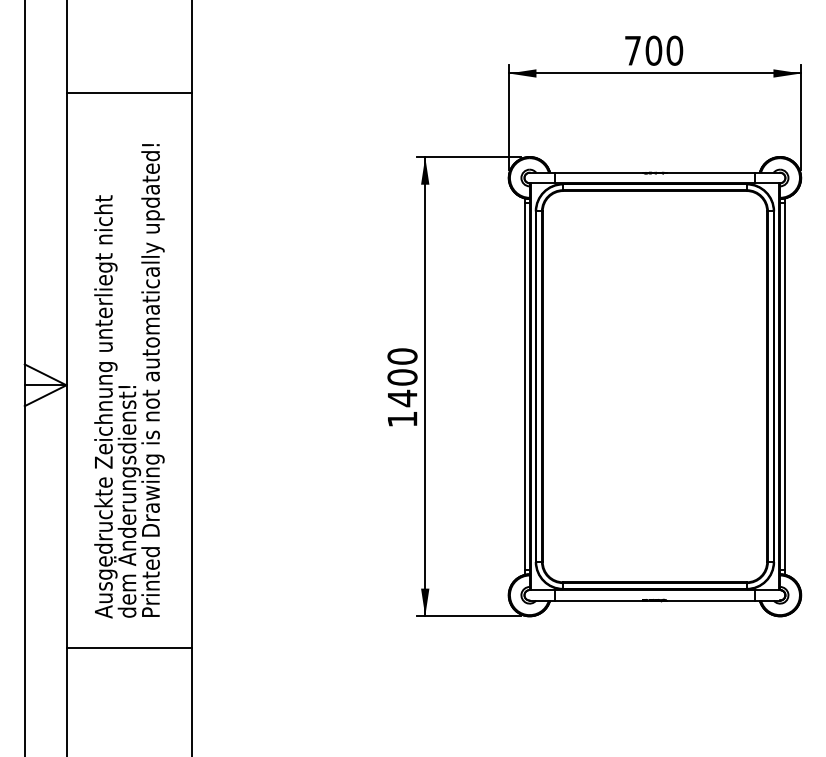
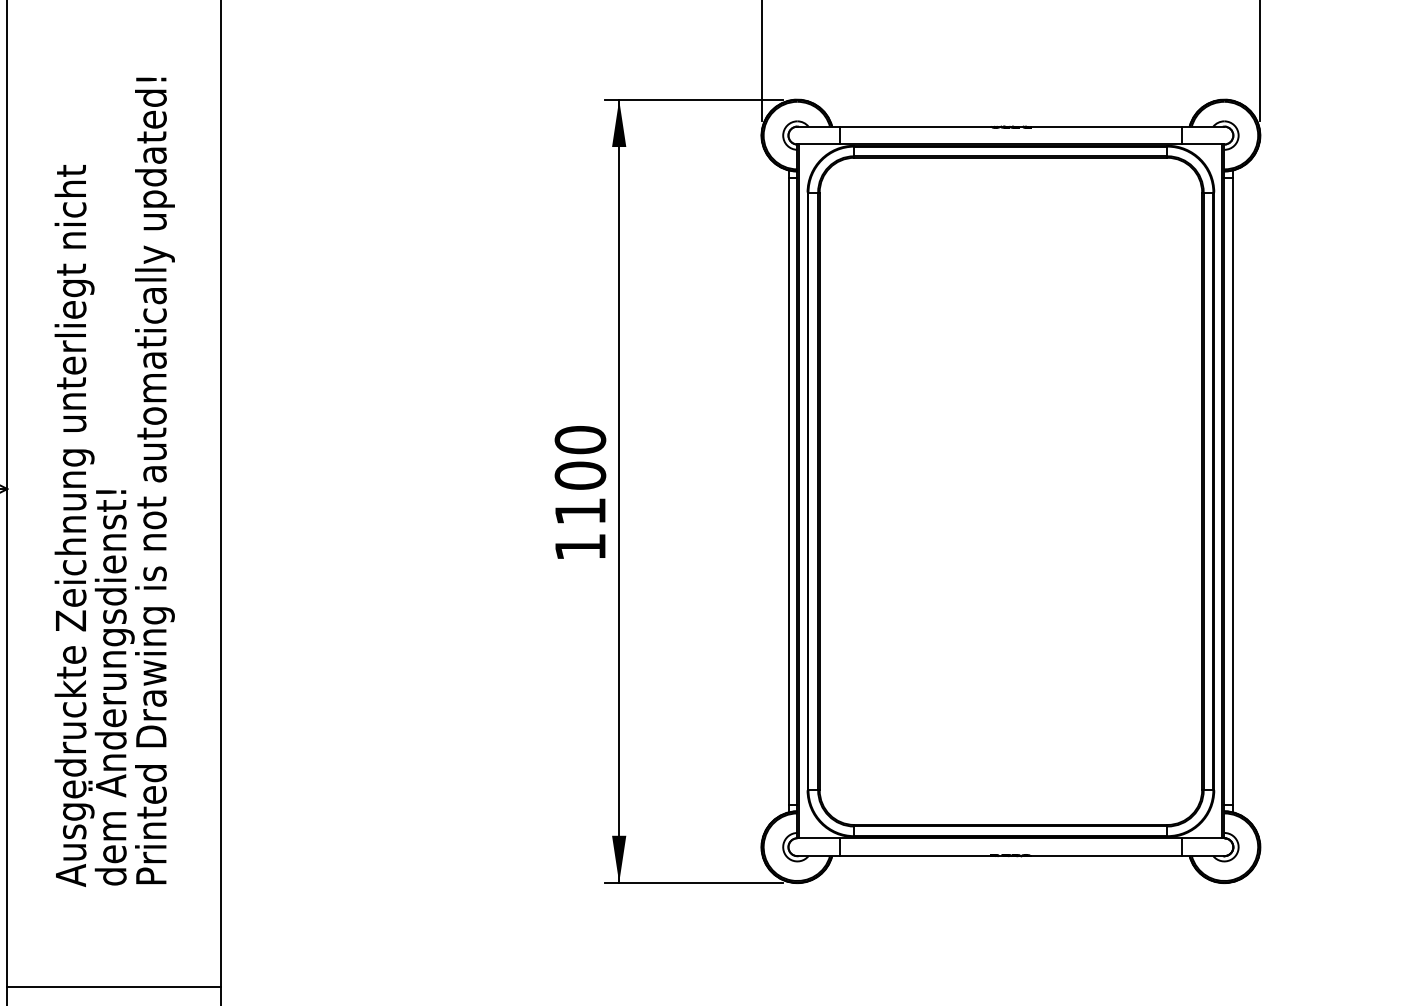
text: (402, 398) -> (580, 511), 1400 -> 1100
line: (128, 648) -> (113, 987), moved

